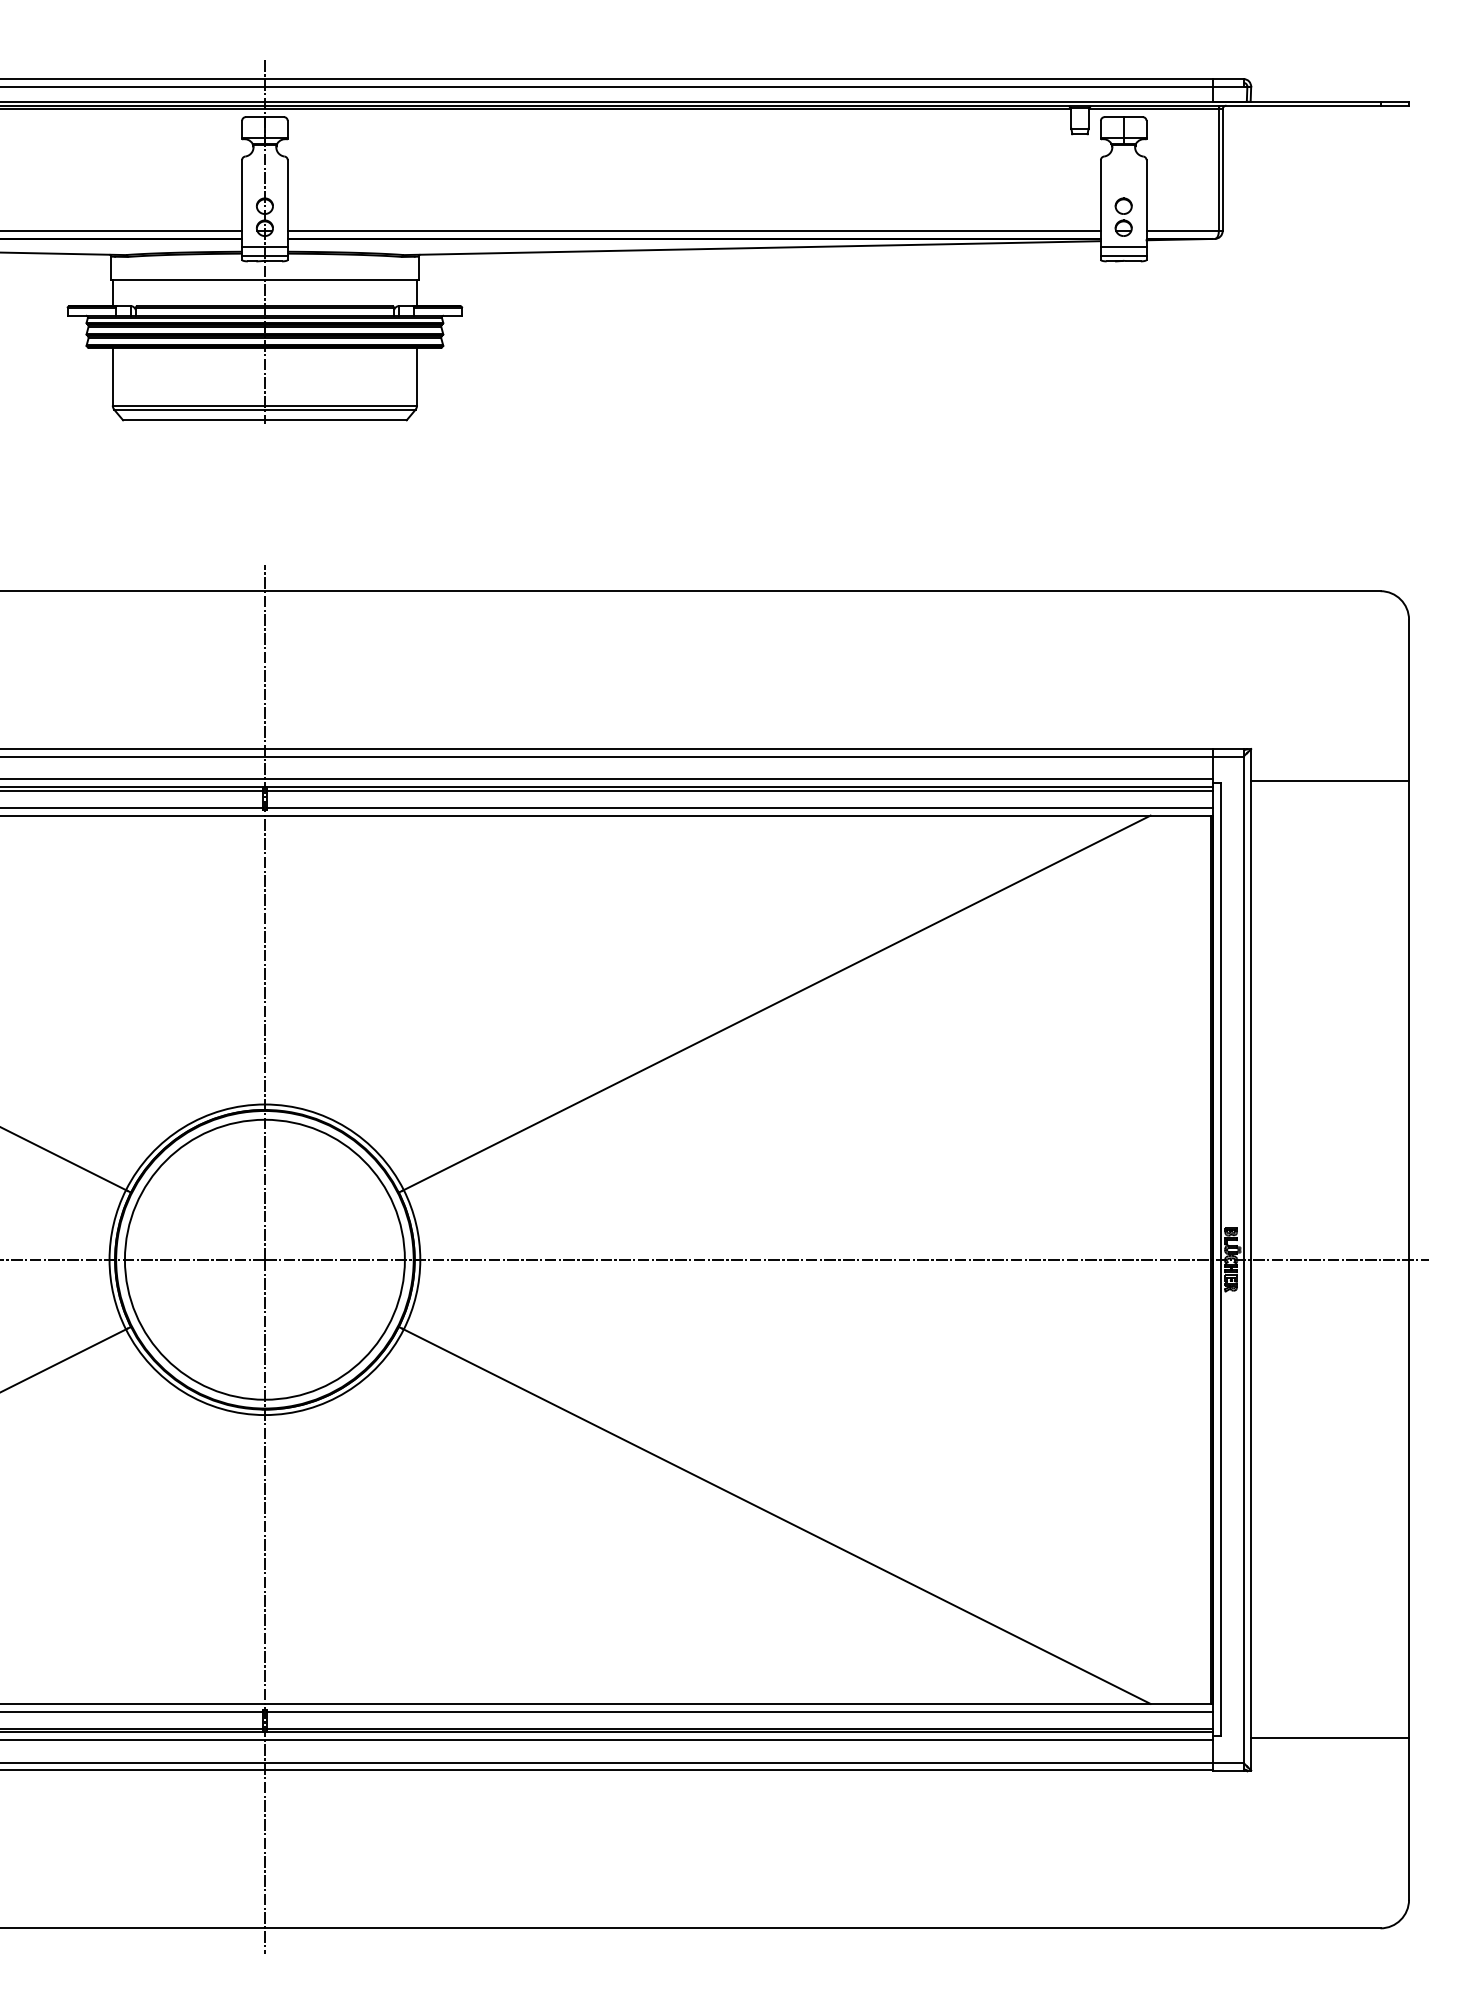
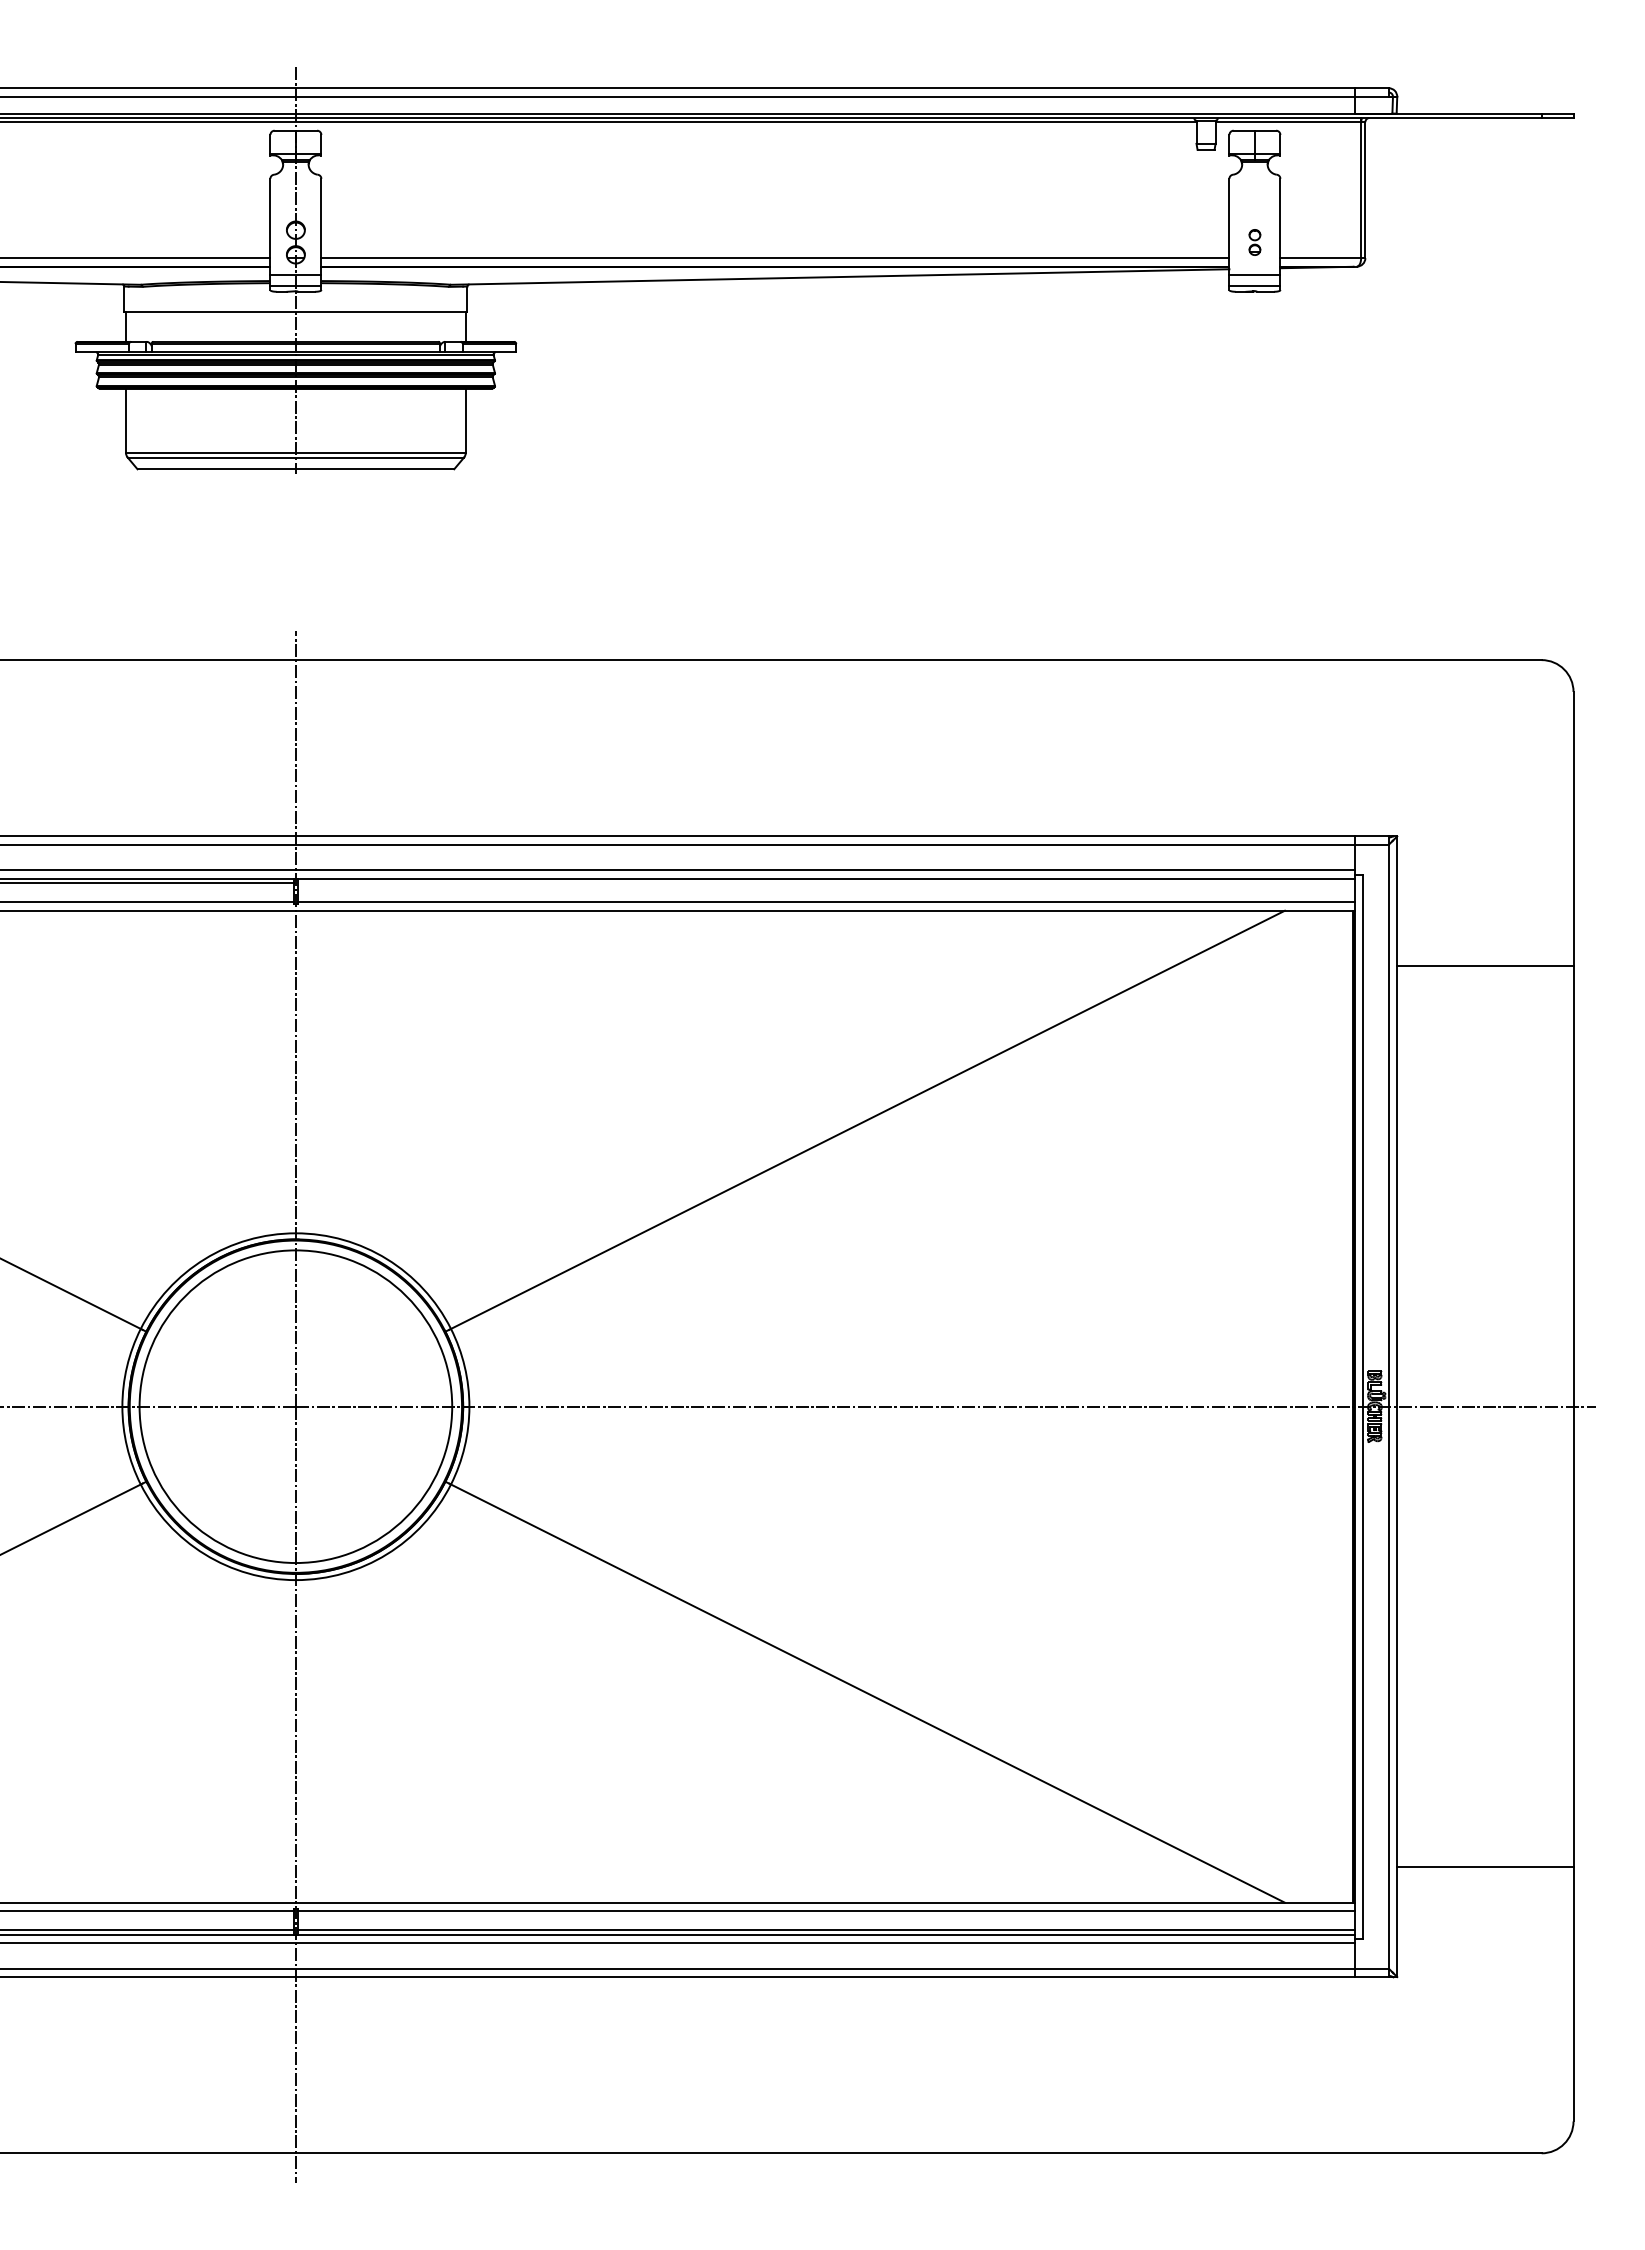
part: (1123, 217) -> (1254, 242), size x0.6
line: (1330, 781) -> (1485, 965), moved
line: (740, 791) -> (826, 883), removed
line: (1330, 1737) -> (1485, 1866), moved

